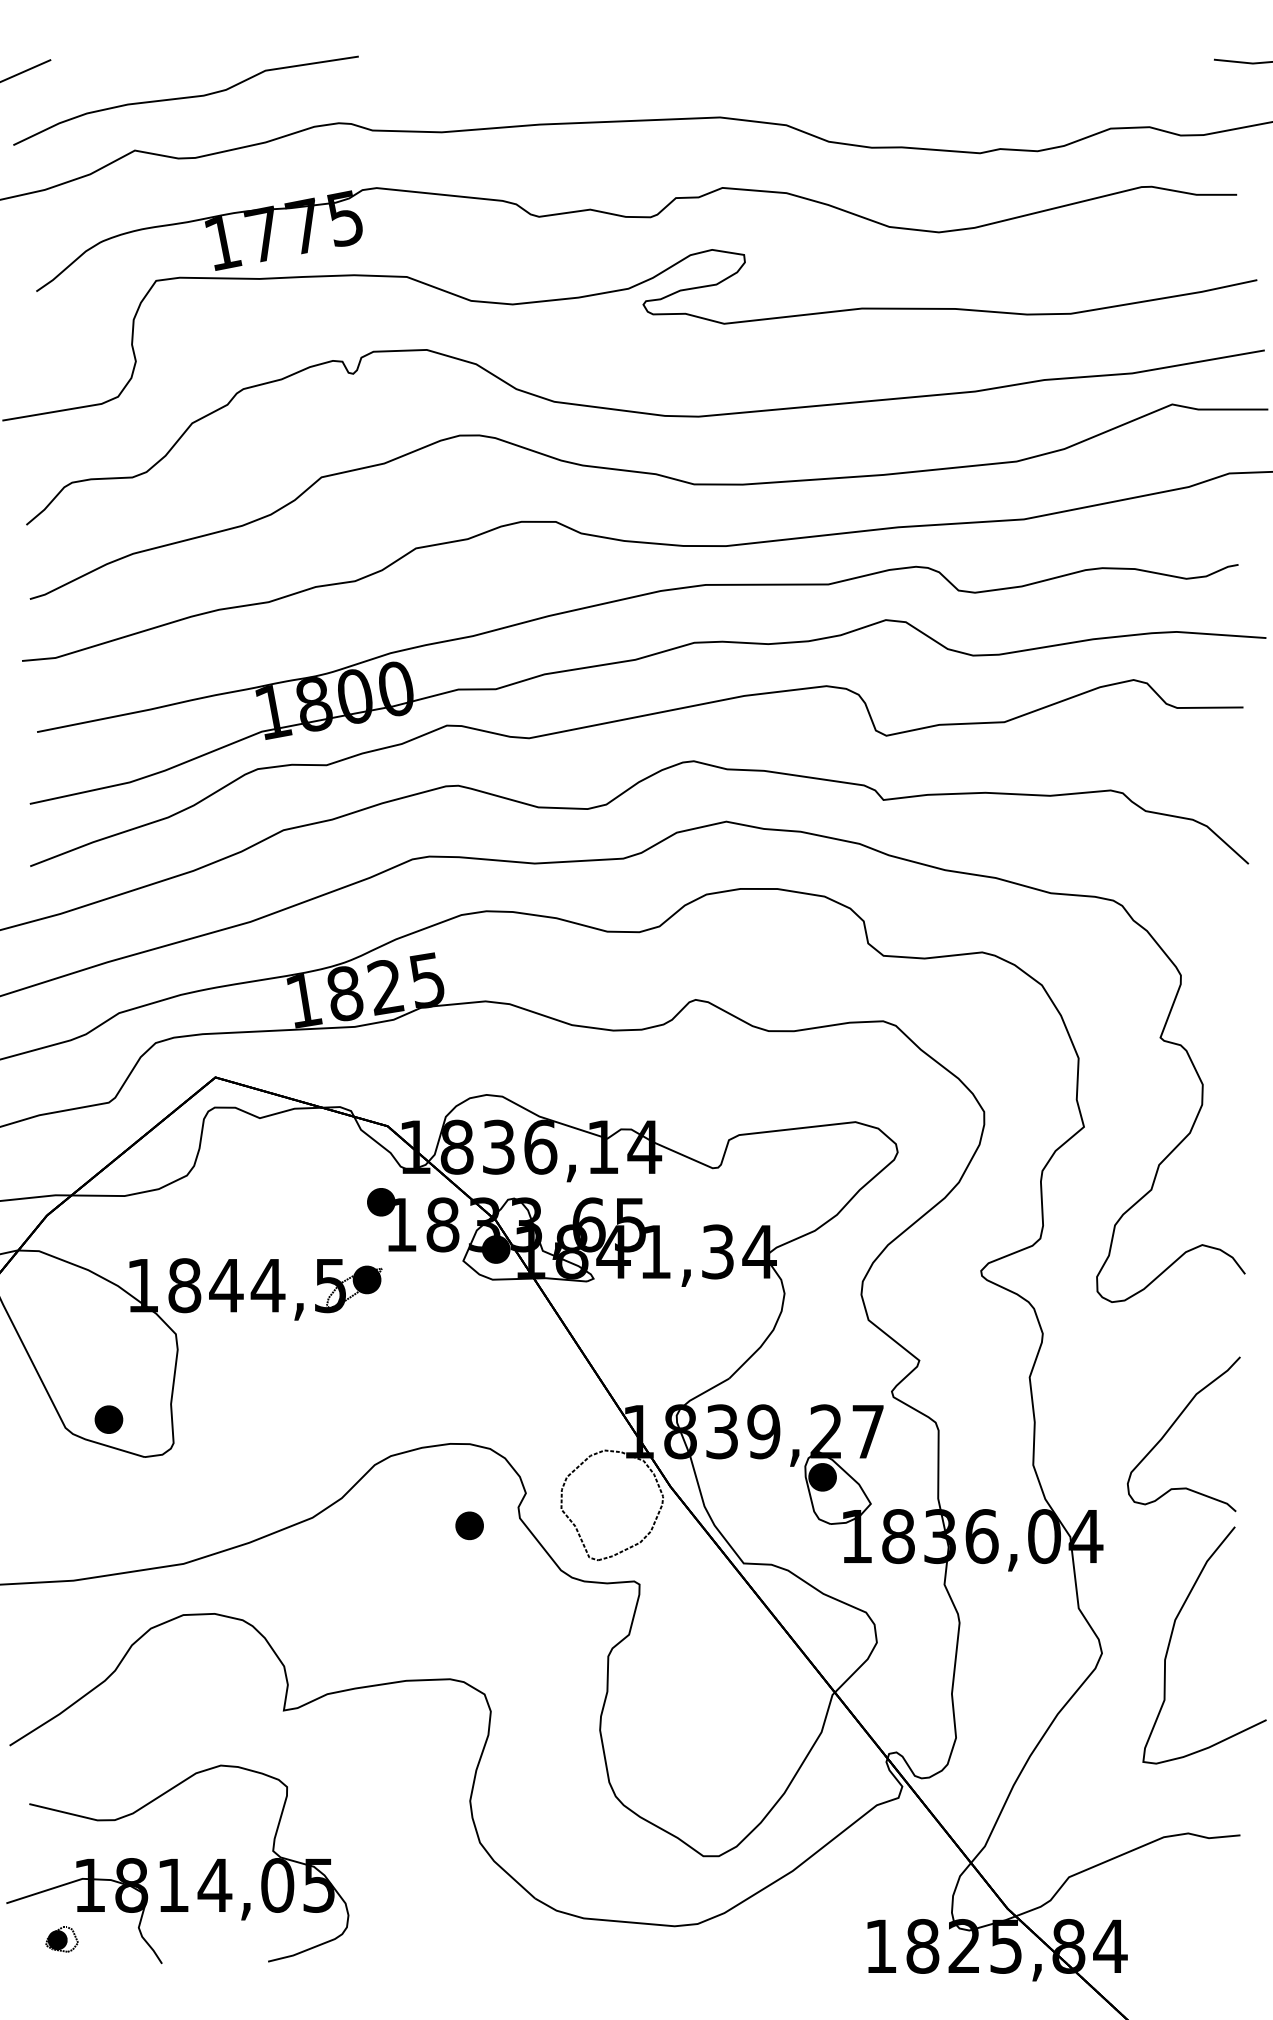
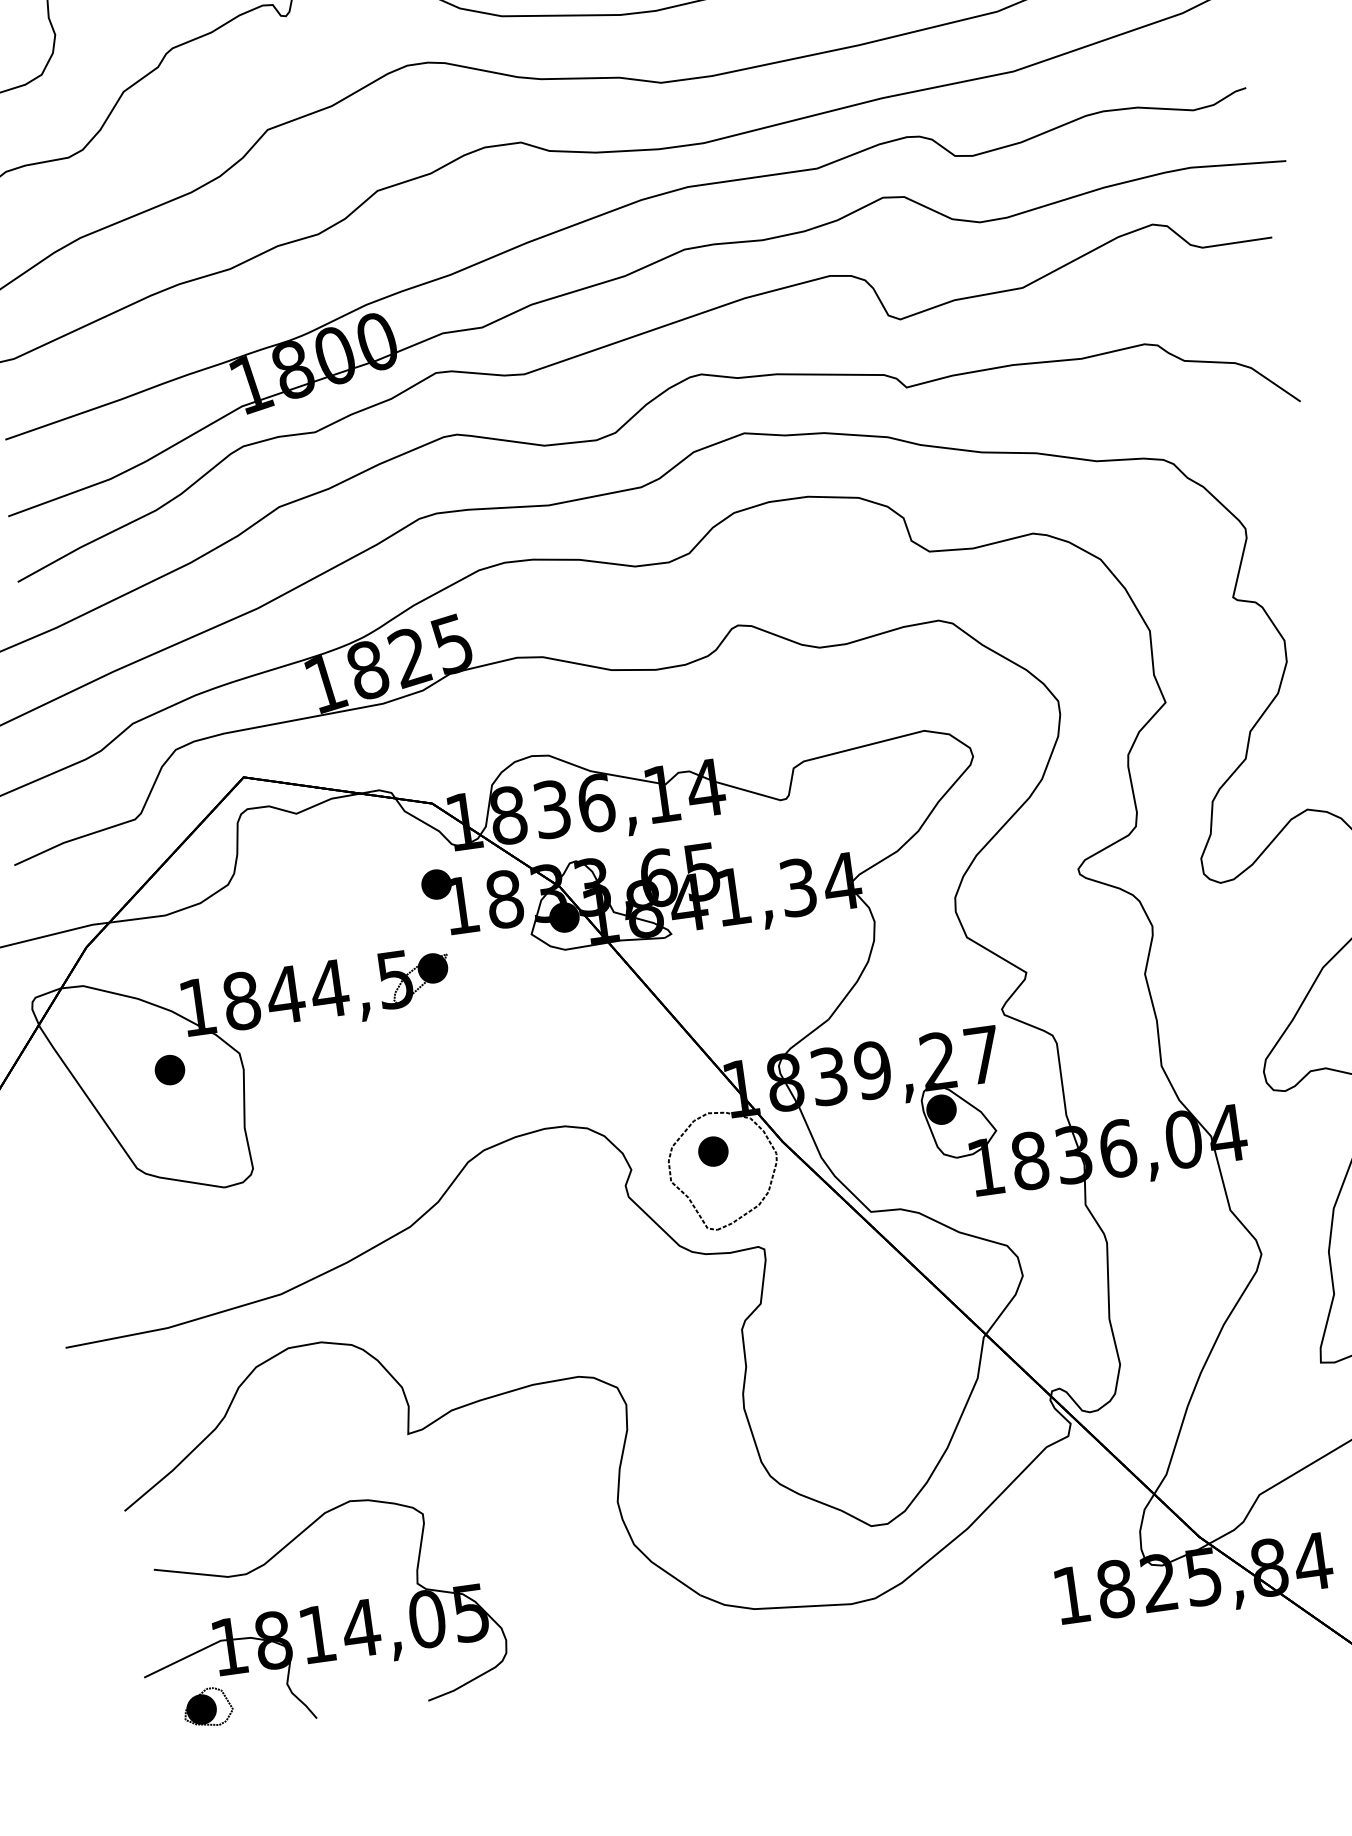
part: (108, 1419) -> (169, 1069), moved
part: (469, 1525) -> (713, 1151), moved
part: (61, 1939) -> (207, 1707), size x1.43

